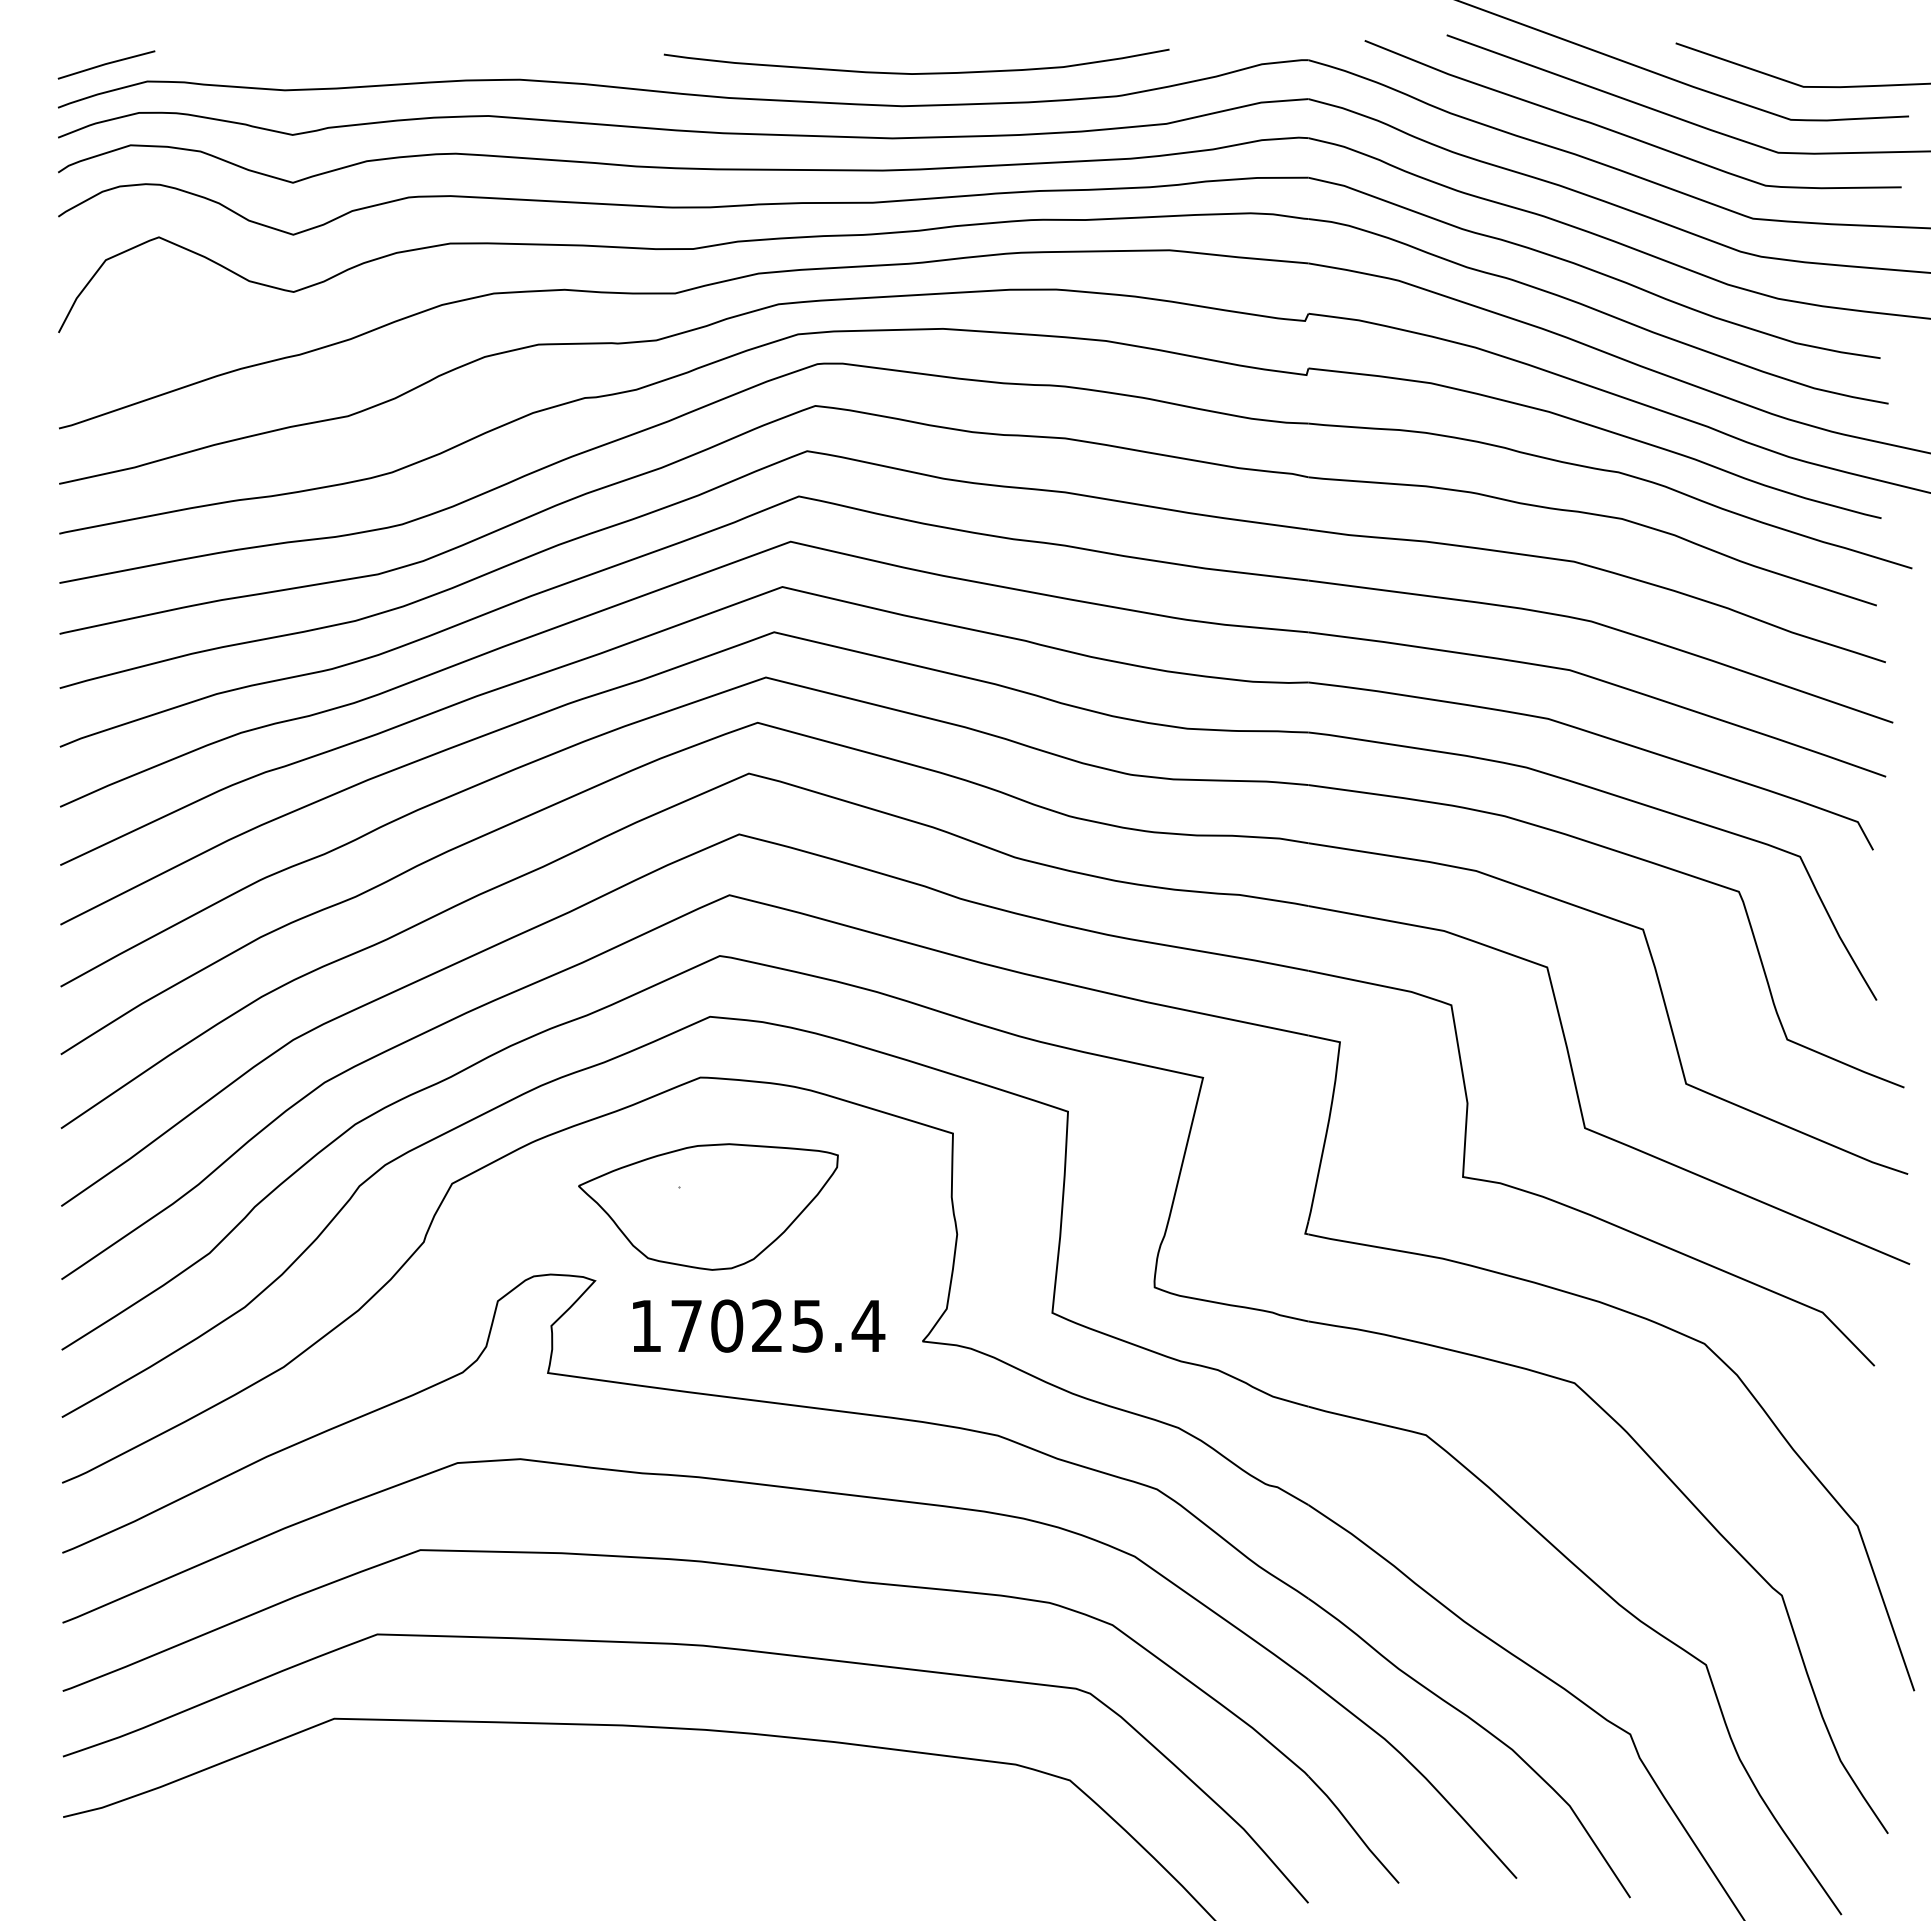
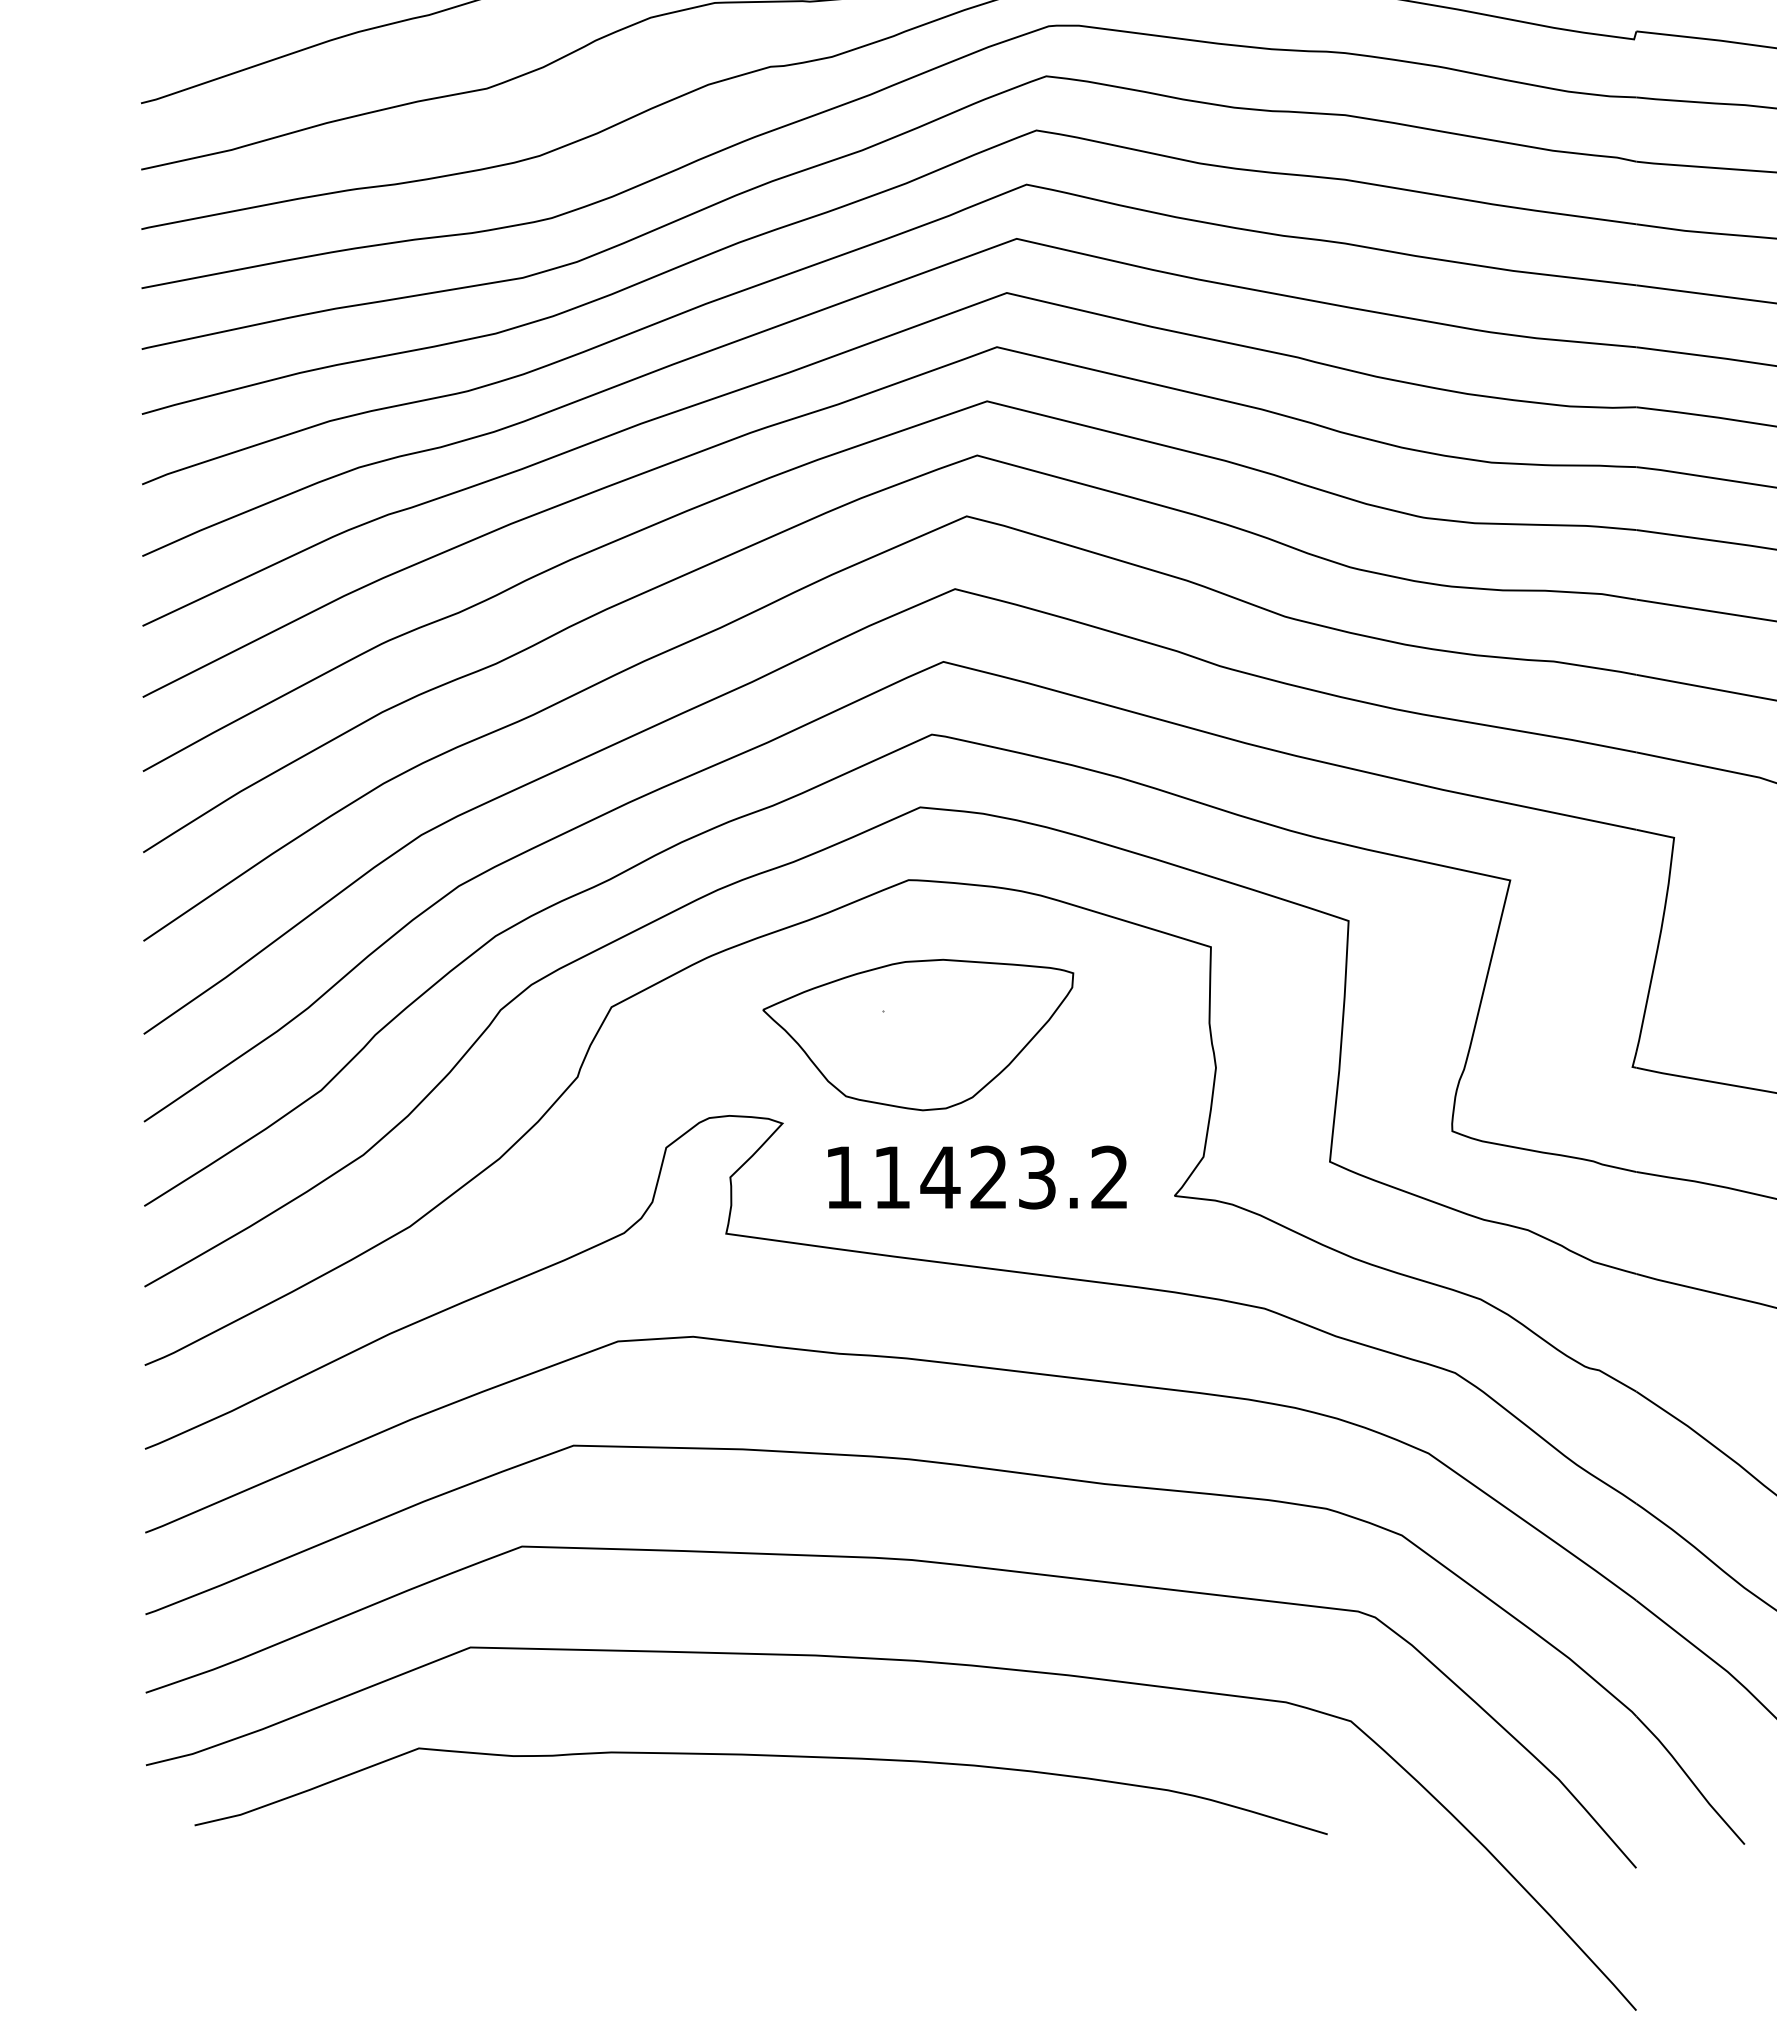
text: (778, 1325) -> (1002, 1176), 17025.4 -> 11423.2
curve: (576, 1809) -> (760, 1756), added

